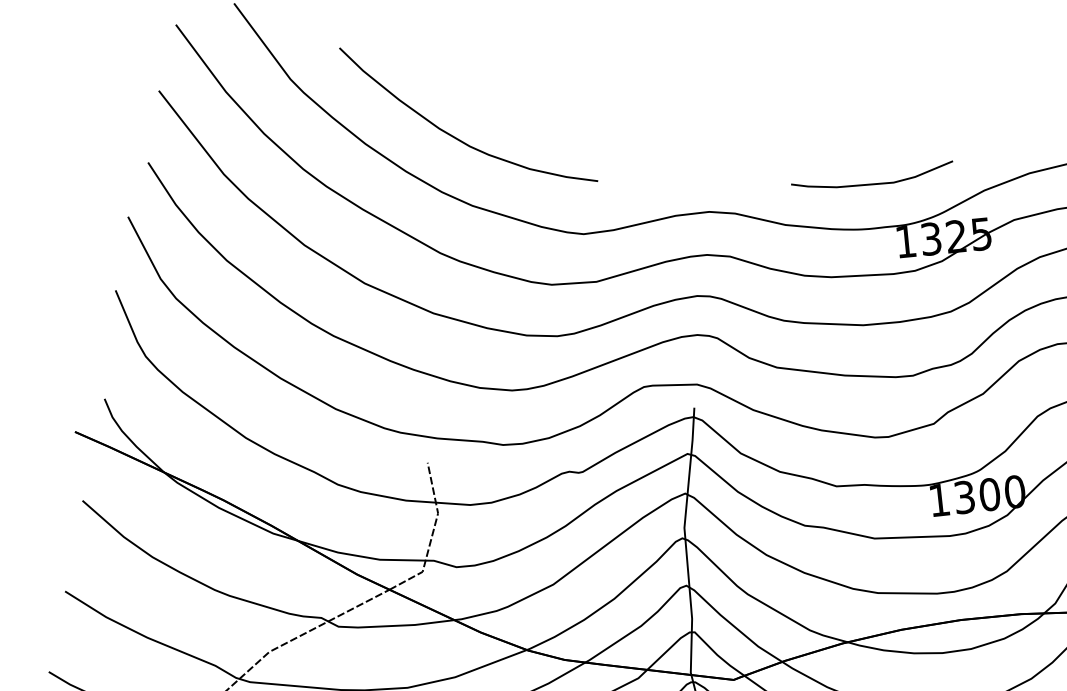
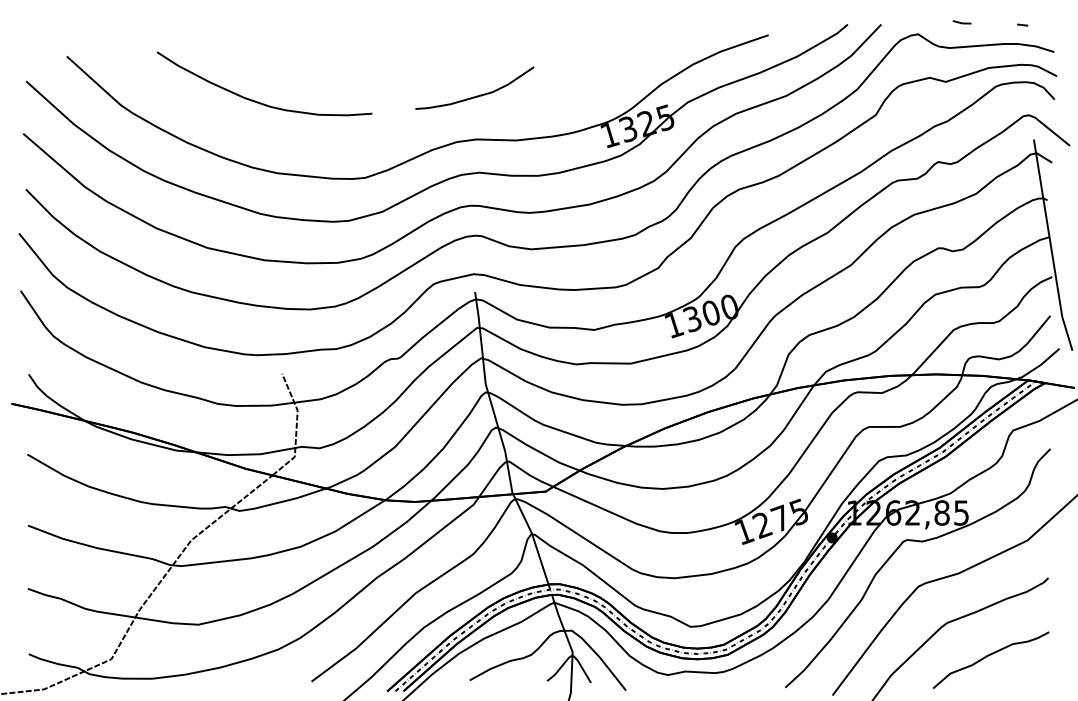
curve: (456, 136) -> (258, 101), moved
curve: (872, 182) -> (476, 95), moved

